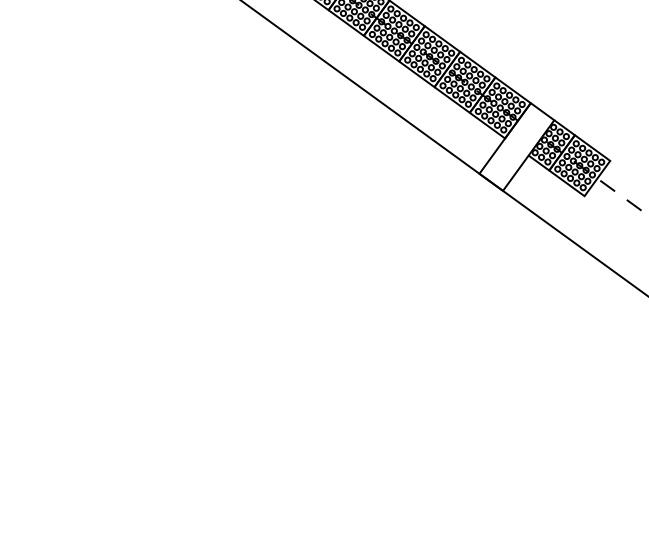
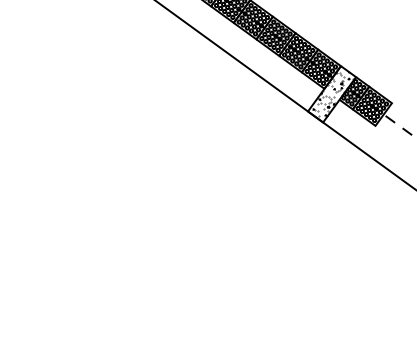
hatch: (517, 147) -> (332, 94), added

